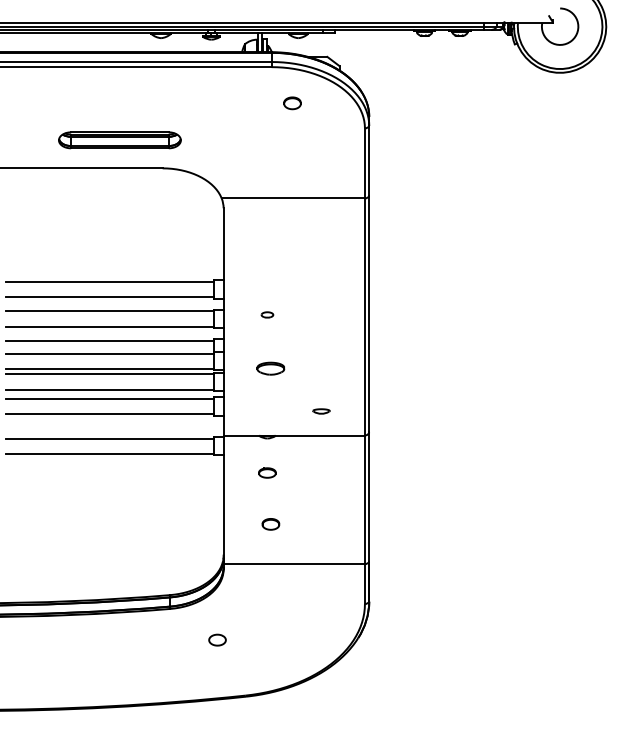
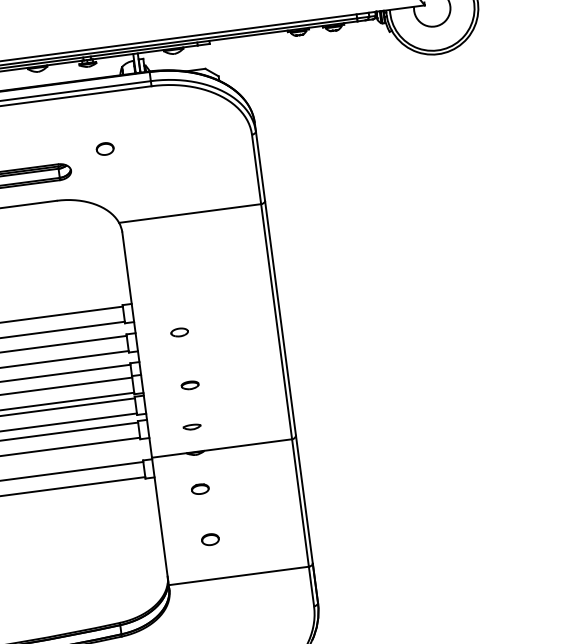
part: (292, 103) -> (105, 149), moved
part: (267, 314) -> (179, 332), size x1.43
part: (270, 368) -> (189, 385), size x0.62
part: (321, 411) -> (192, 427), moved

